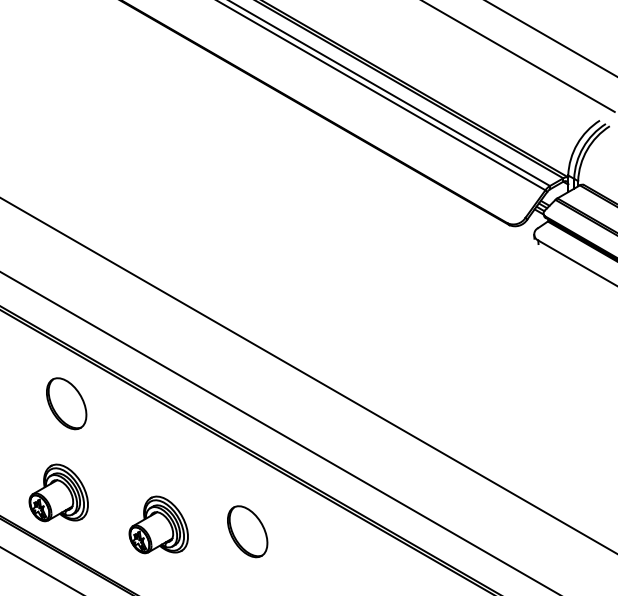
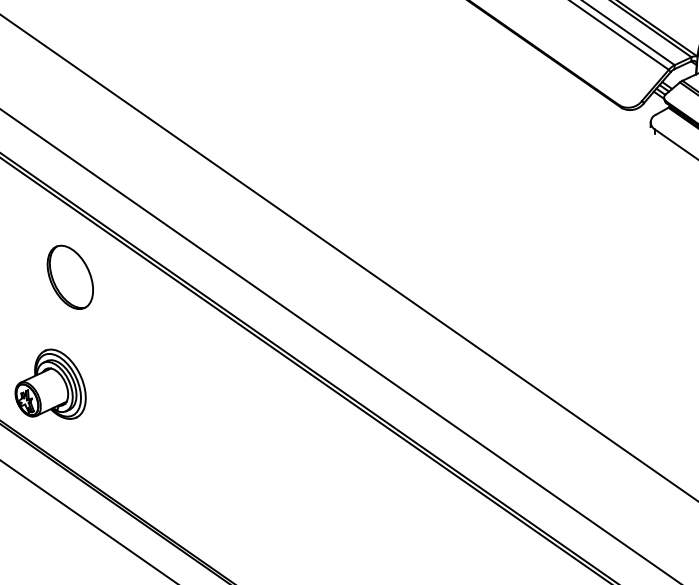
part: (158, 524) -> (168, 432), removed
part: (247, 531) -> (274, 449), removed

